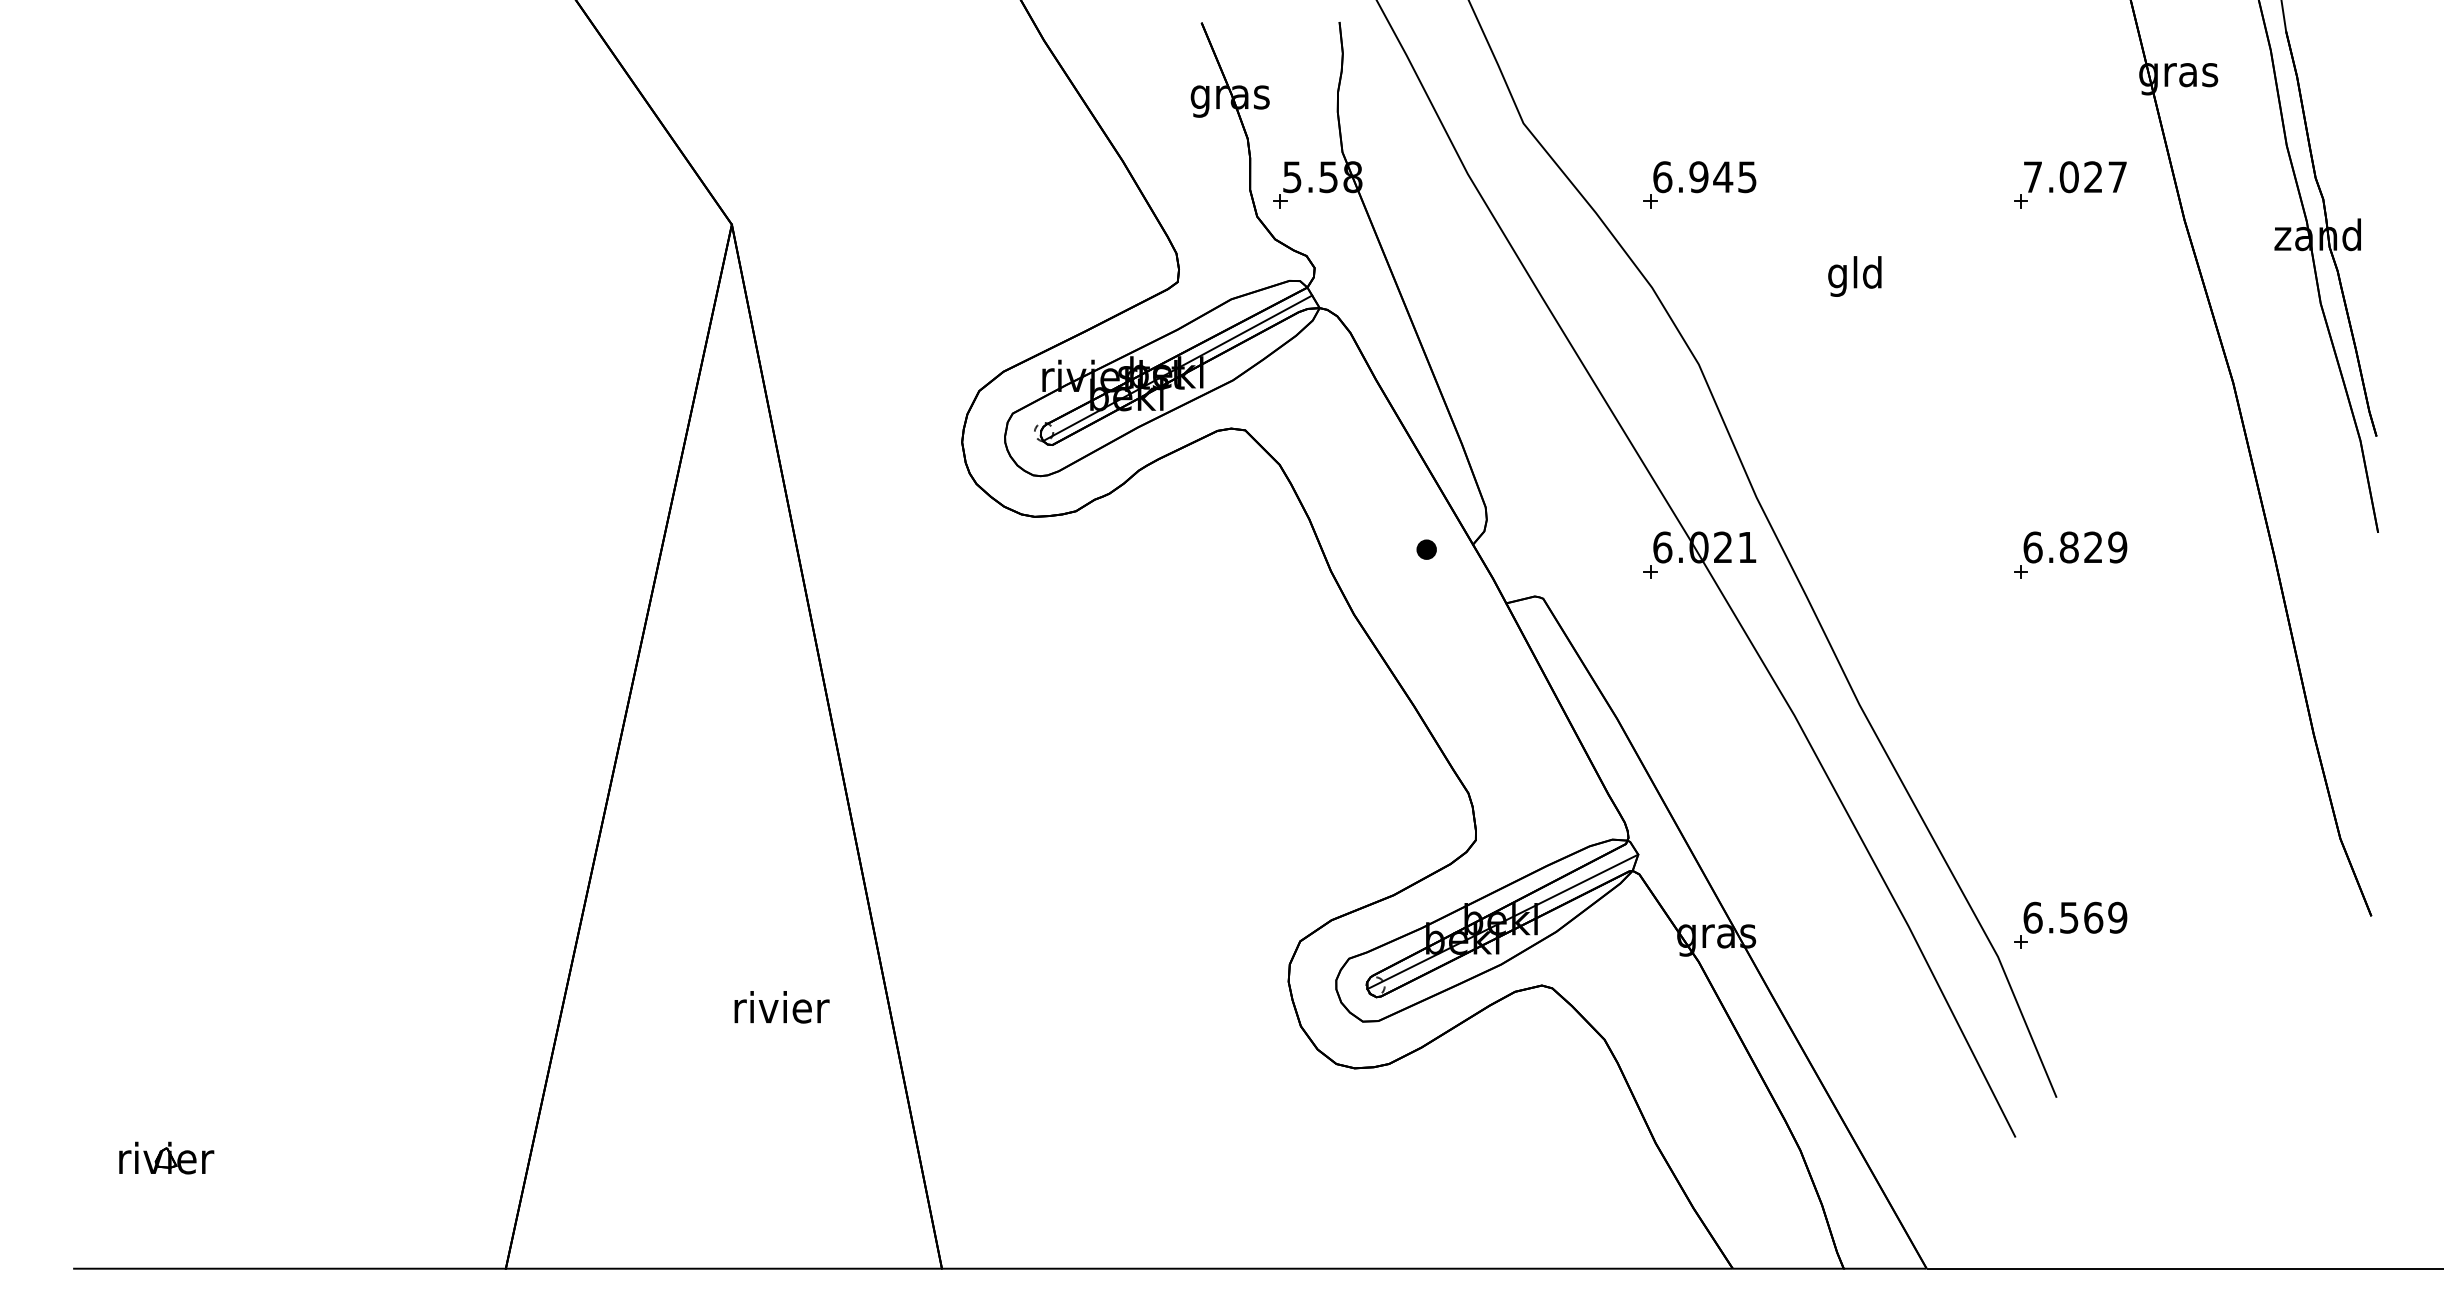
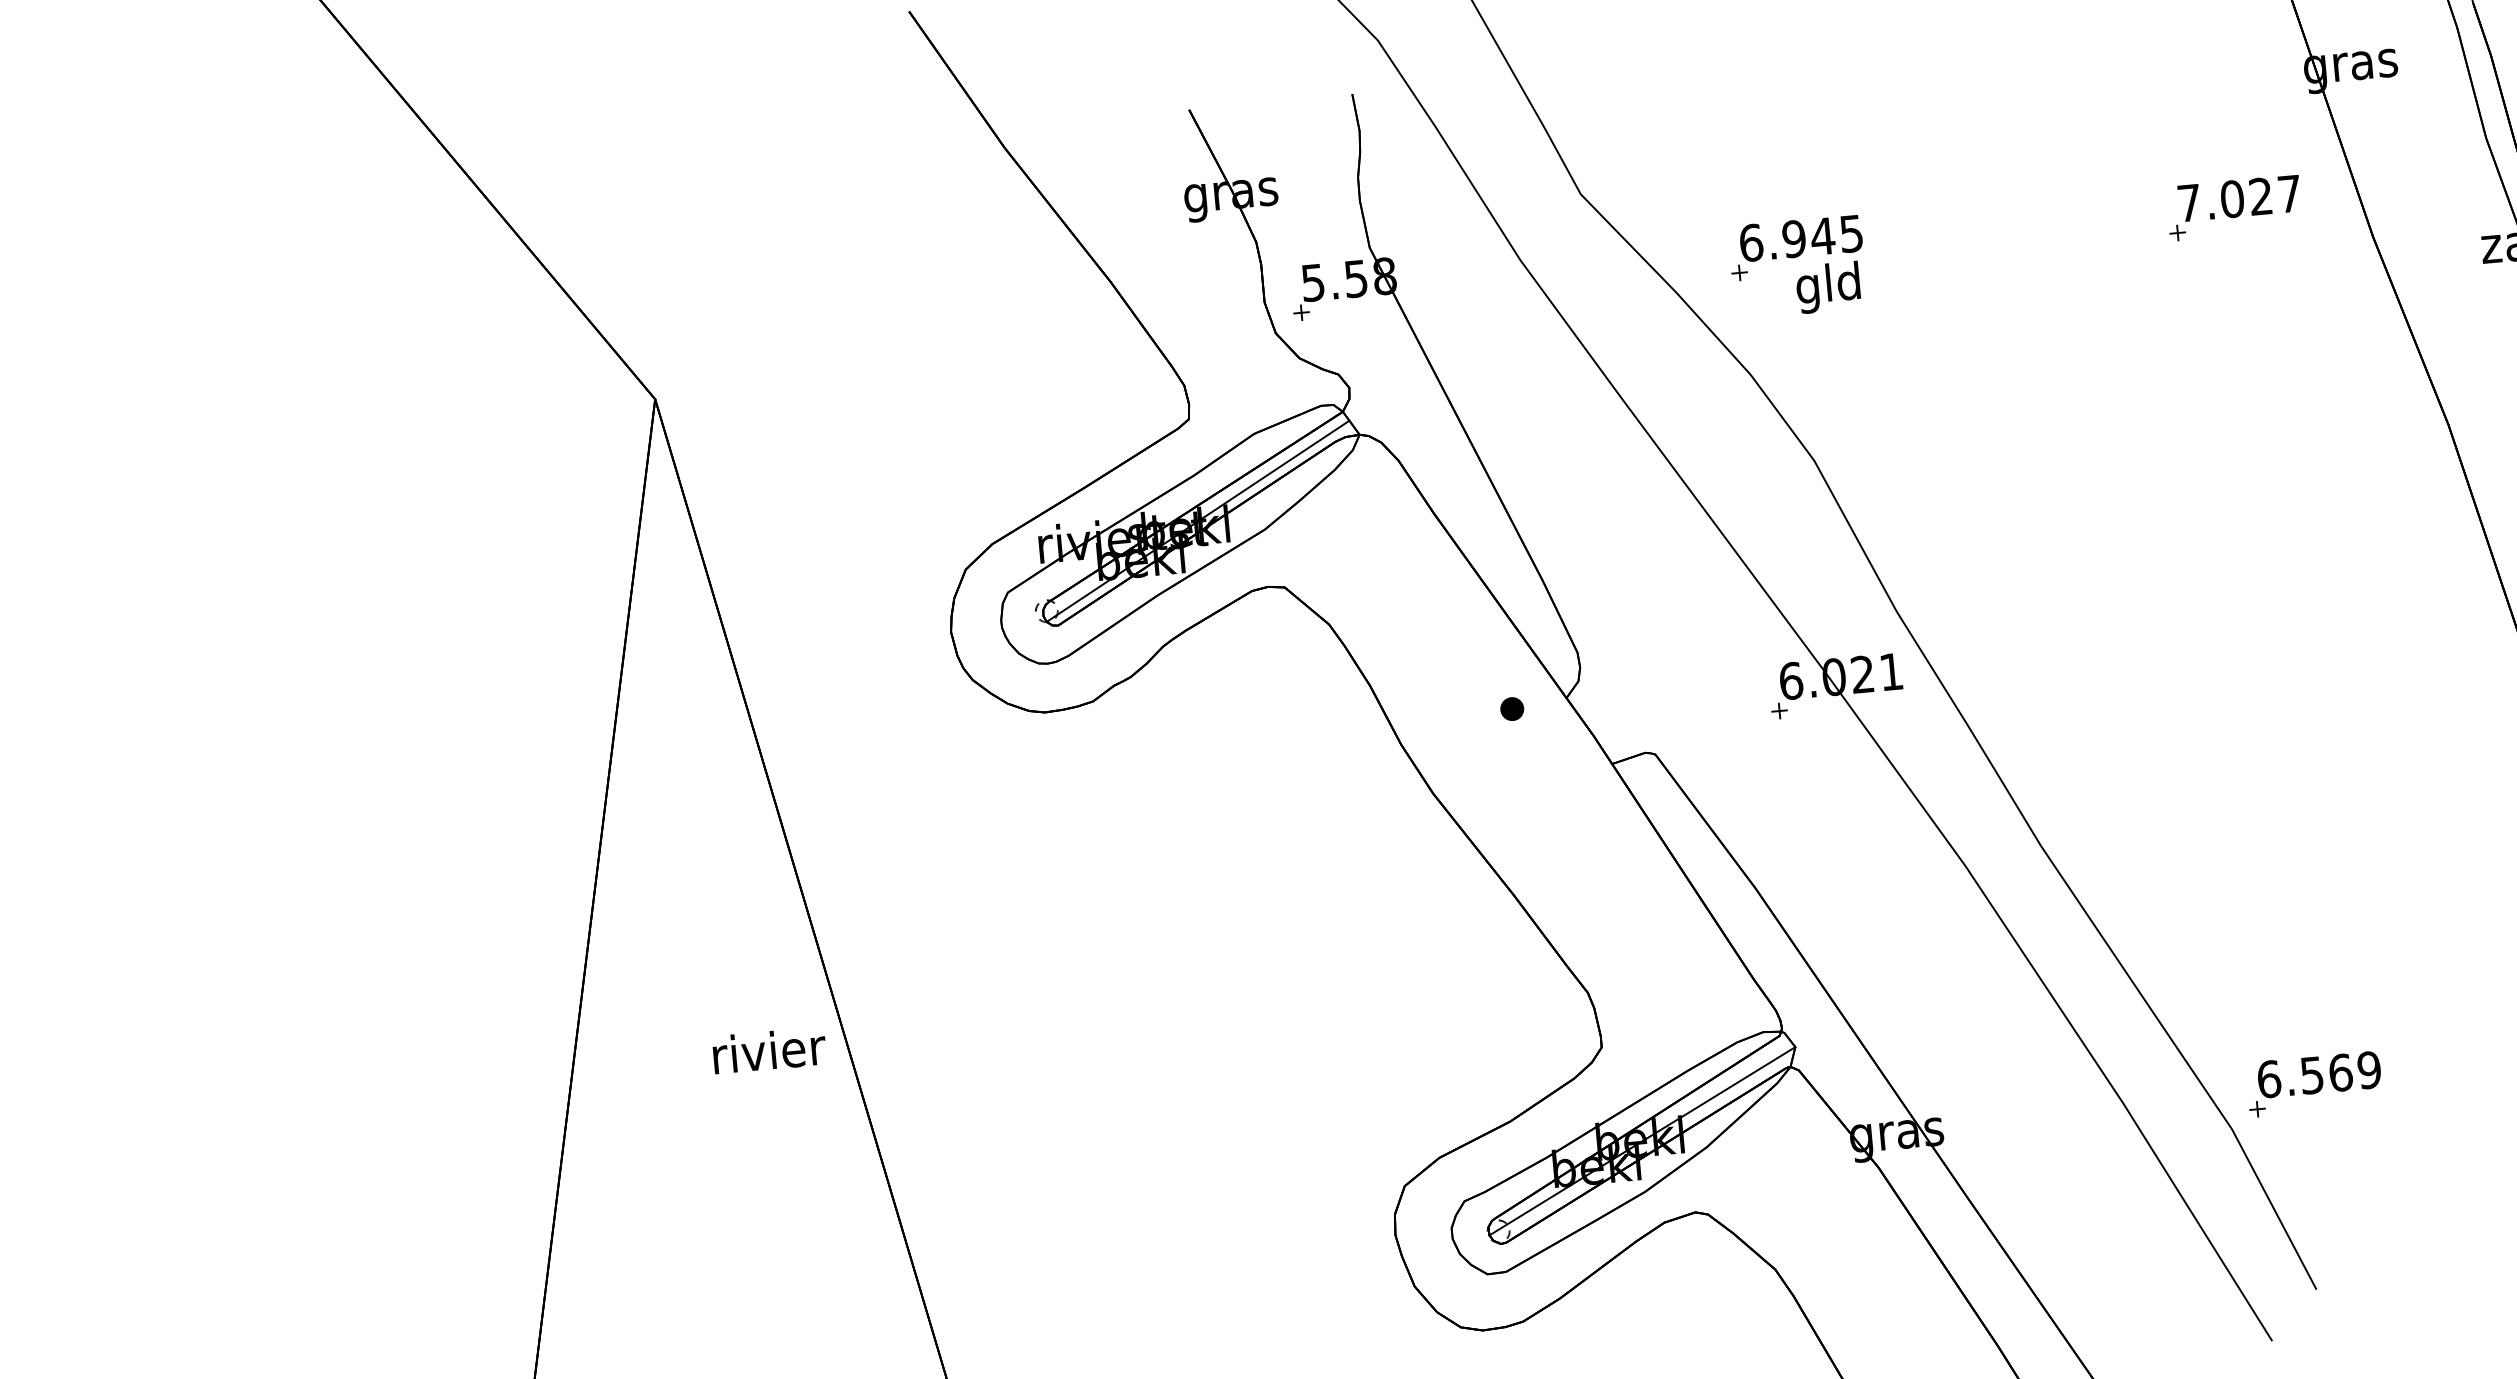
text: (1854, 276) -> (1827, 287), moved
part: (2070, 554) -> (2274, 645), removed
text: (781, 1007) -> (768, 1050), moved

